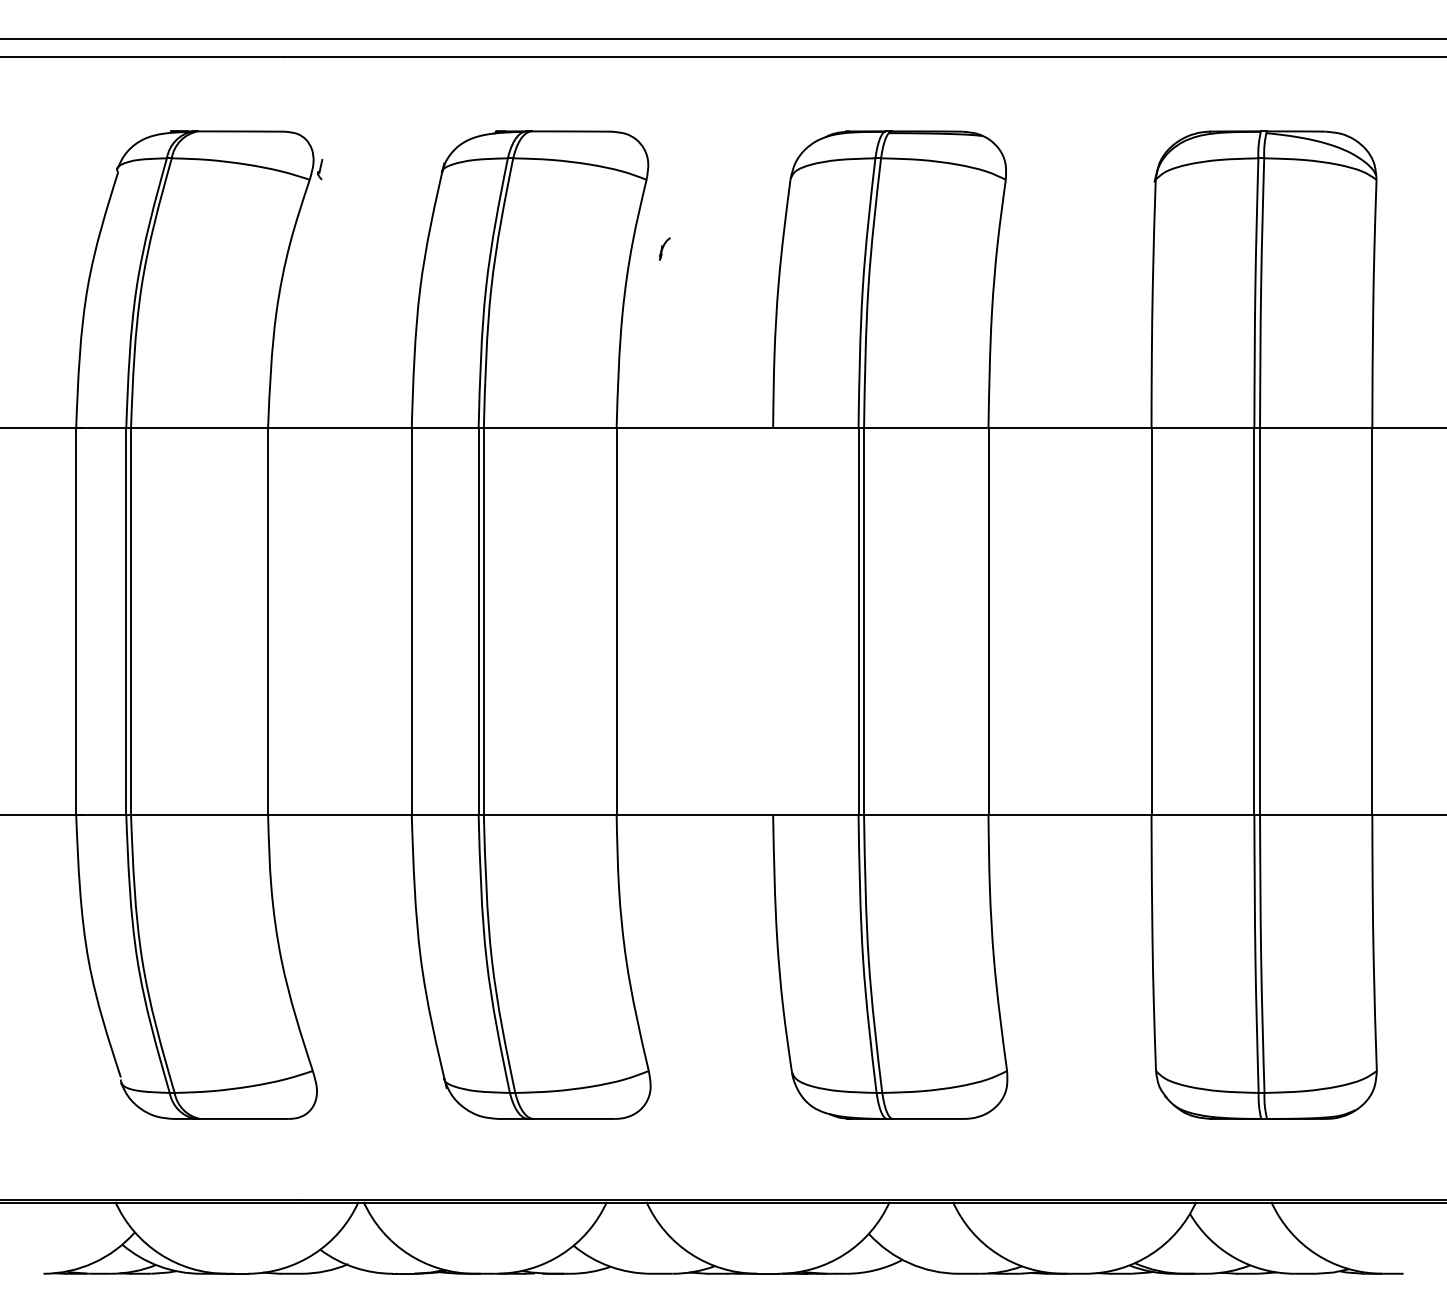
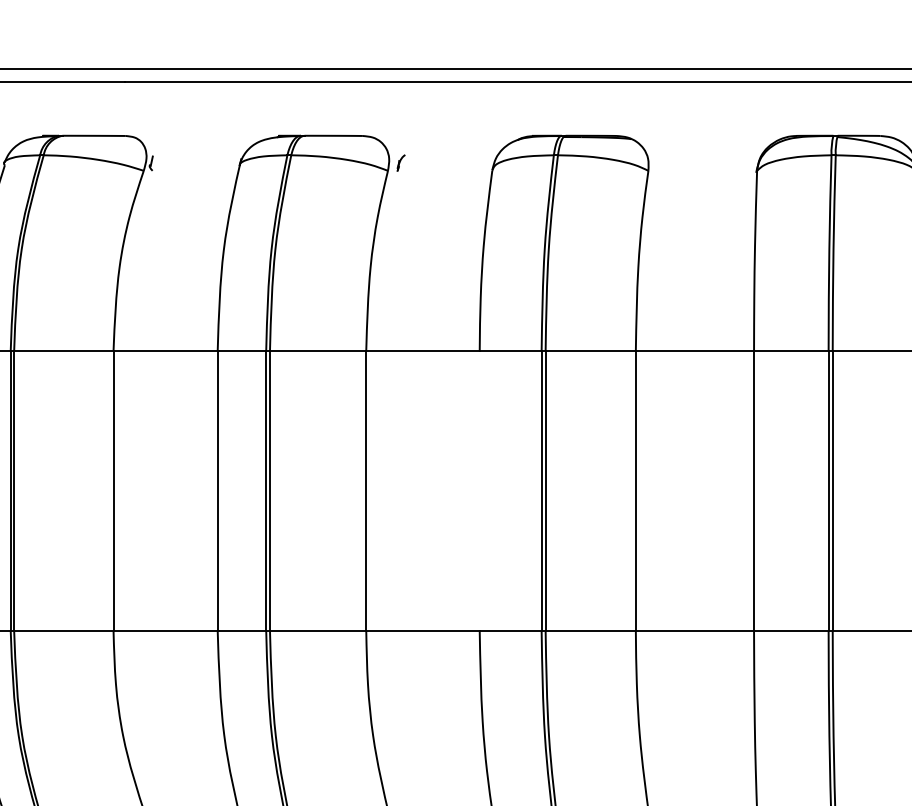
part: (664, 248) -> (400, 162), moved

